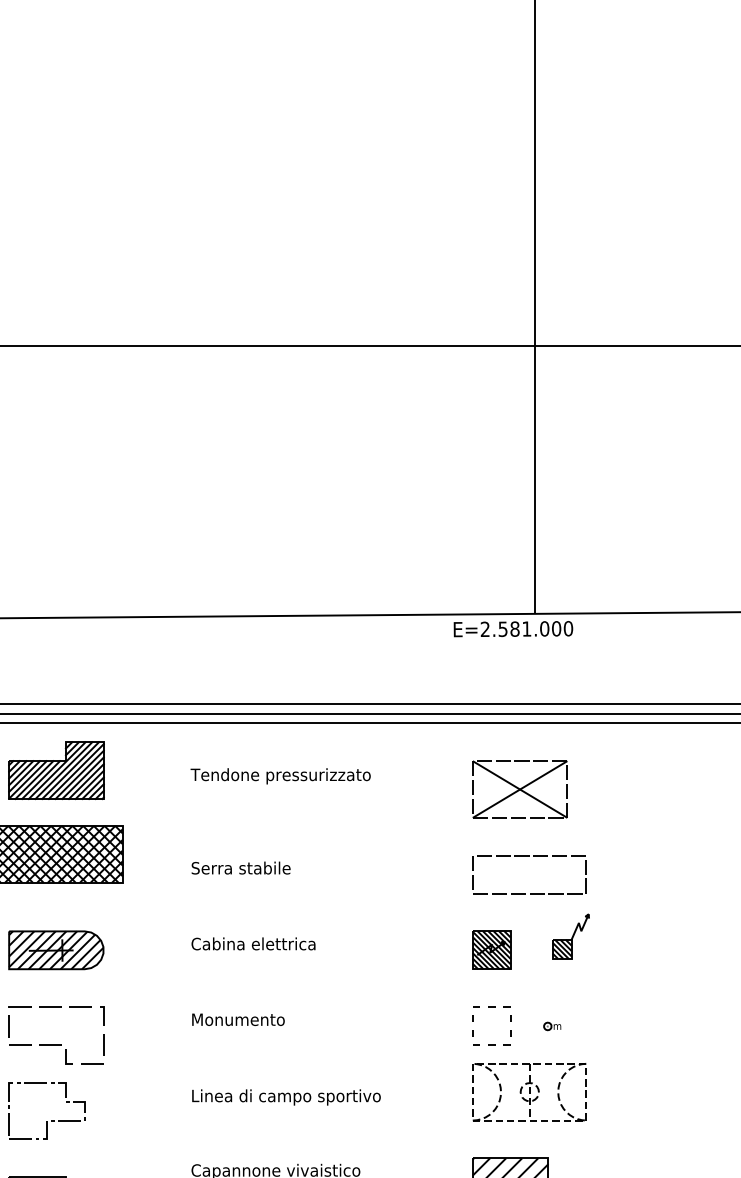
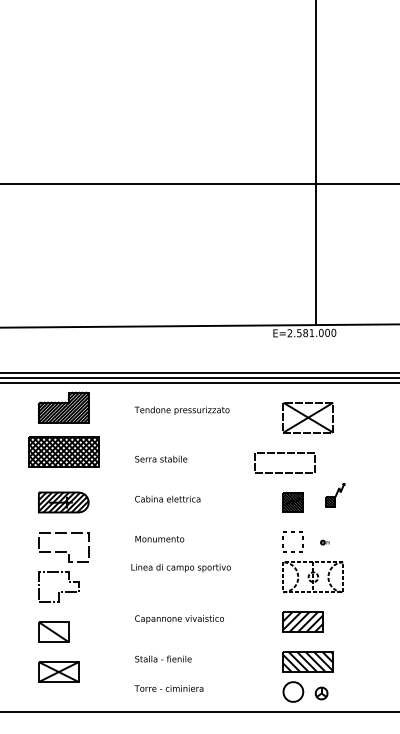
part: (528, 857) -> (284, 453), moved
text: (285, 1096) -> (180, 567), moved

